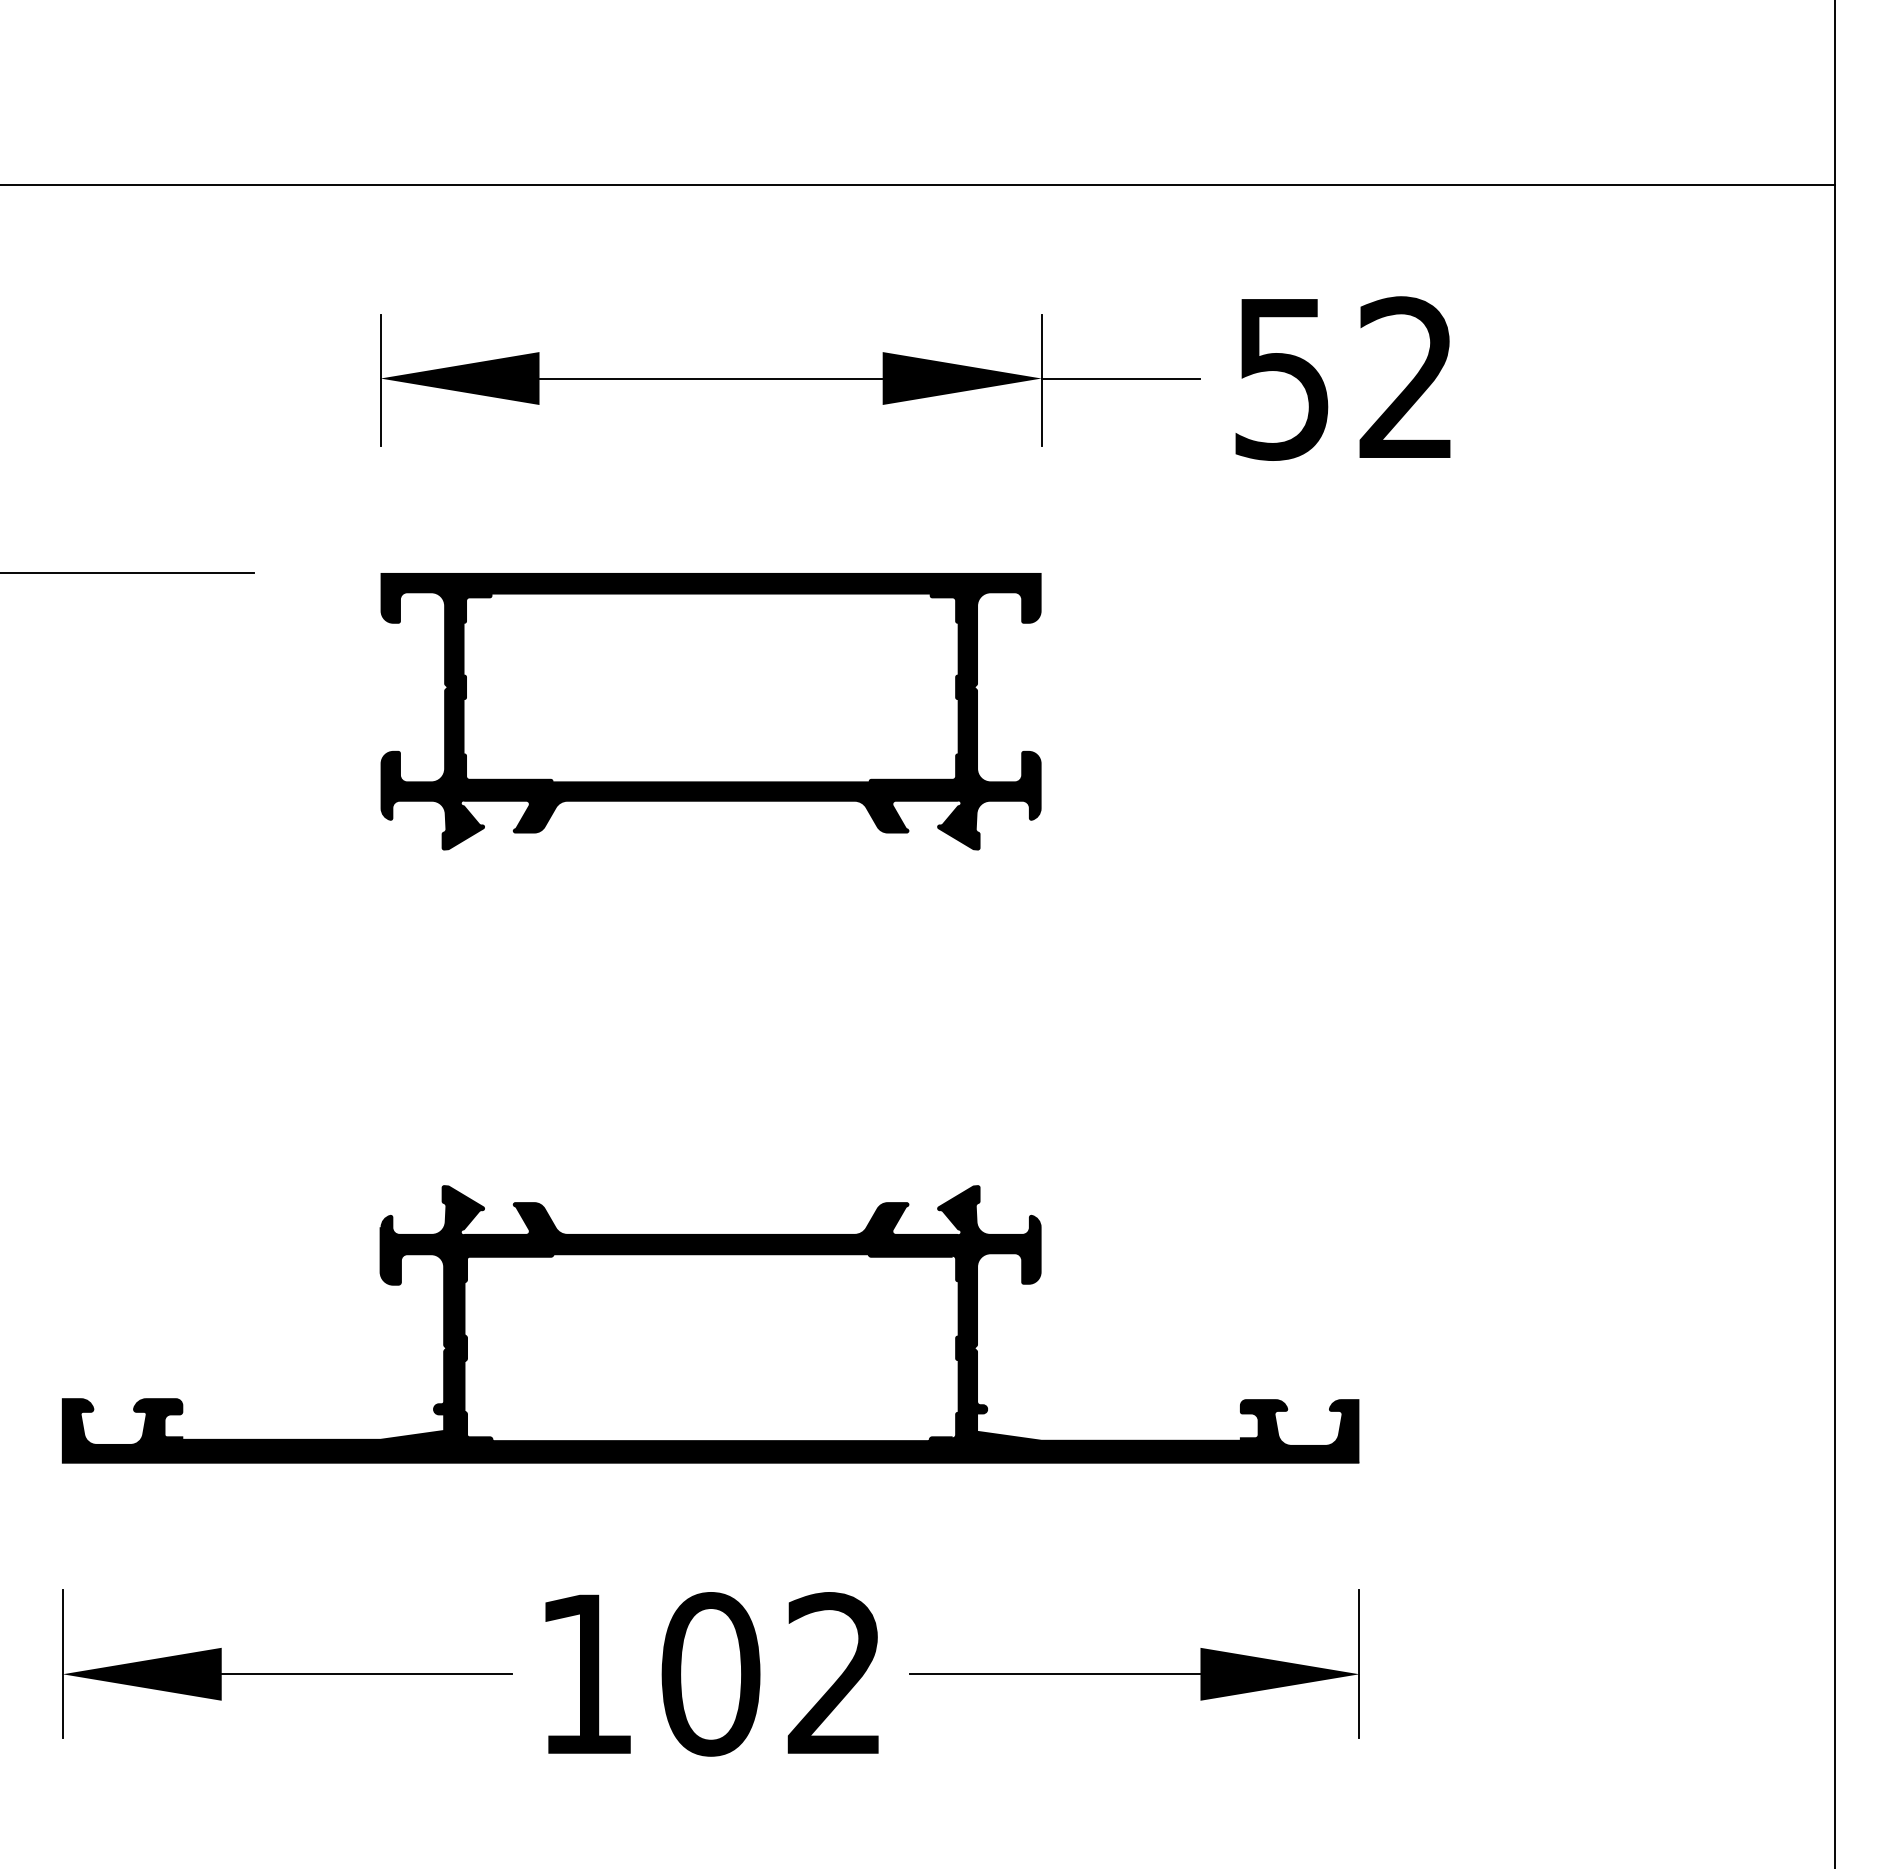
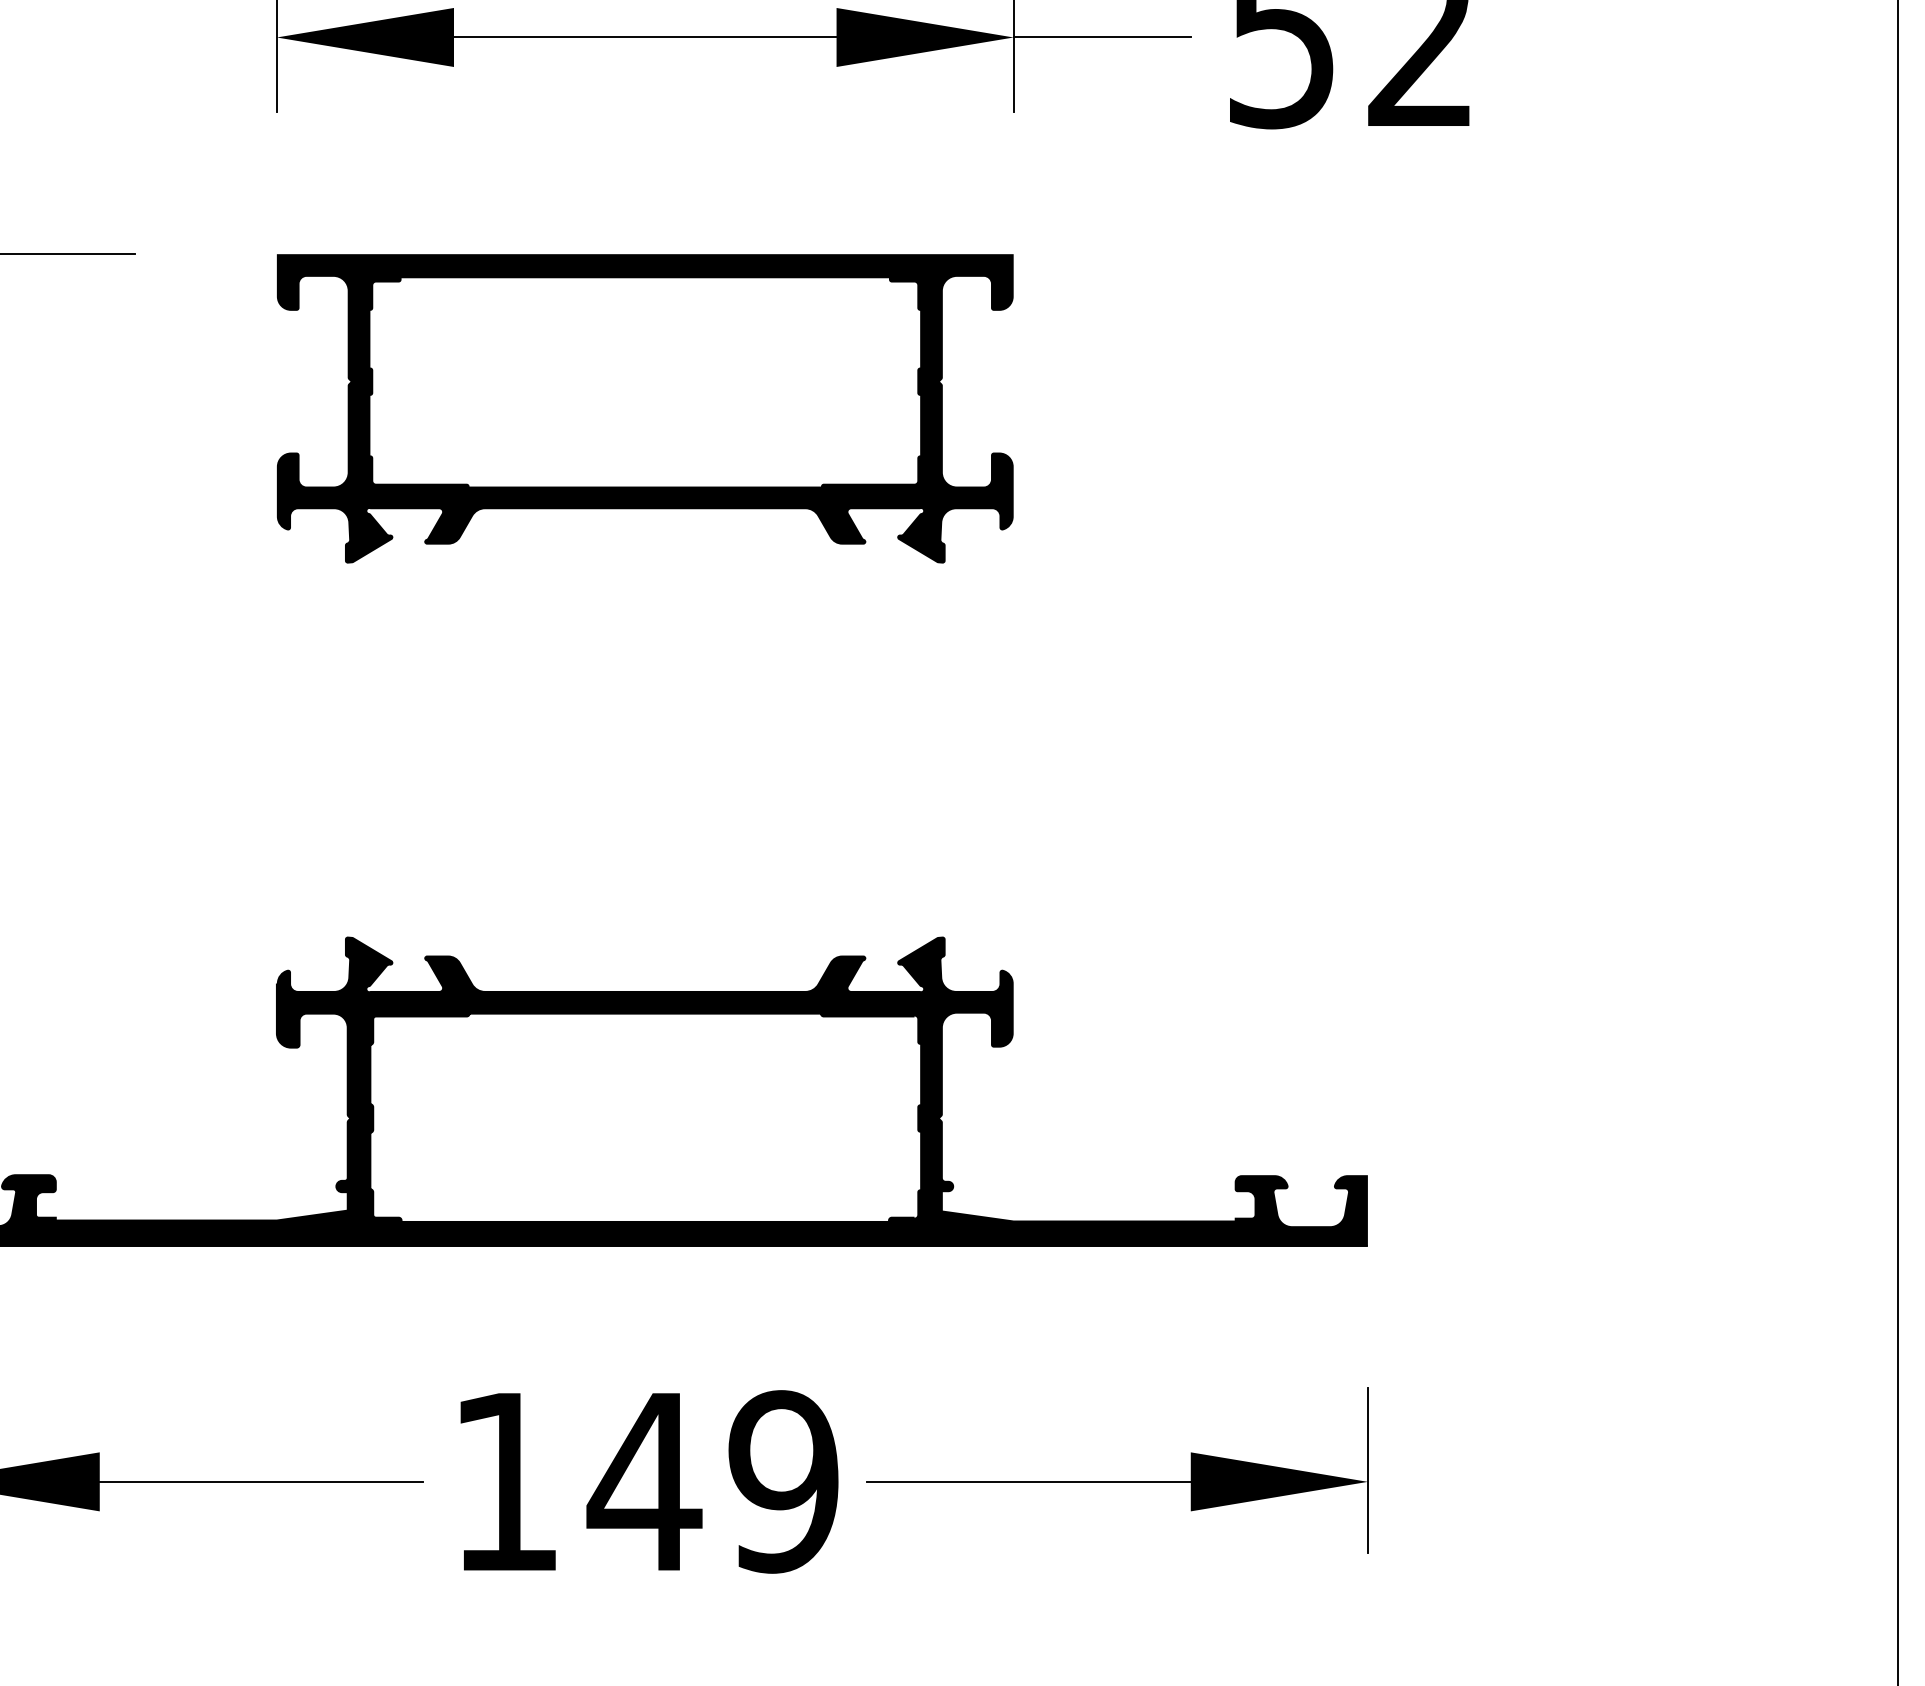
text: (771, 1674) -> (712, 1482), 102 -> 149

